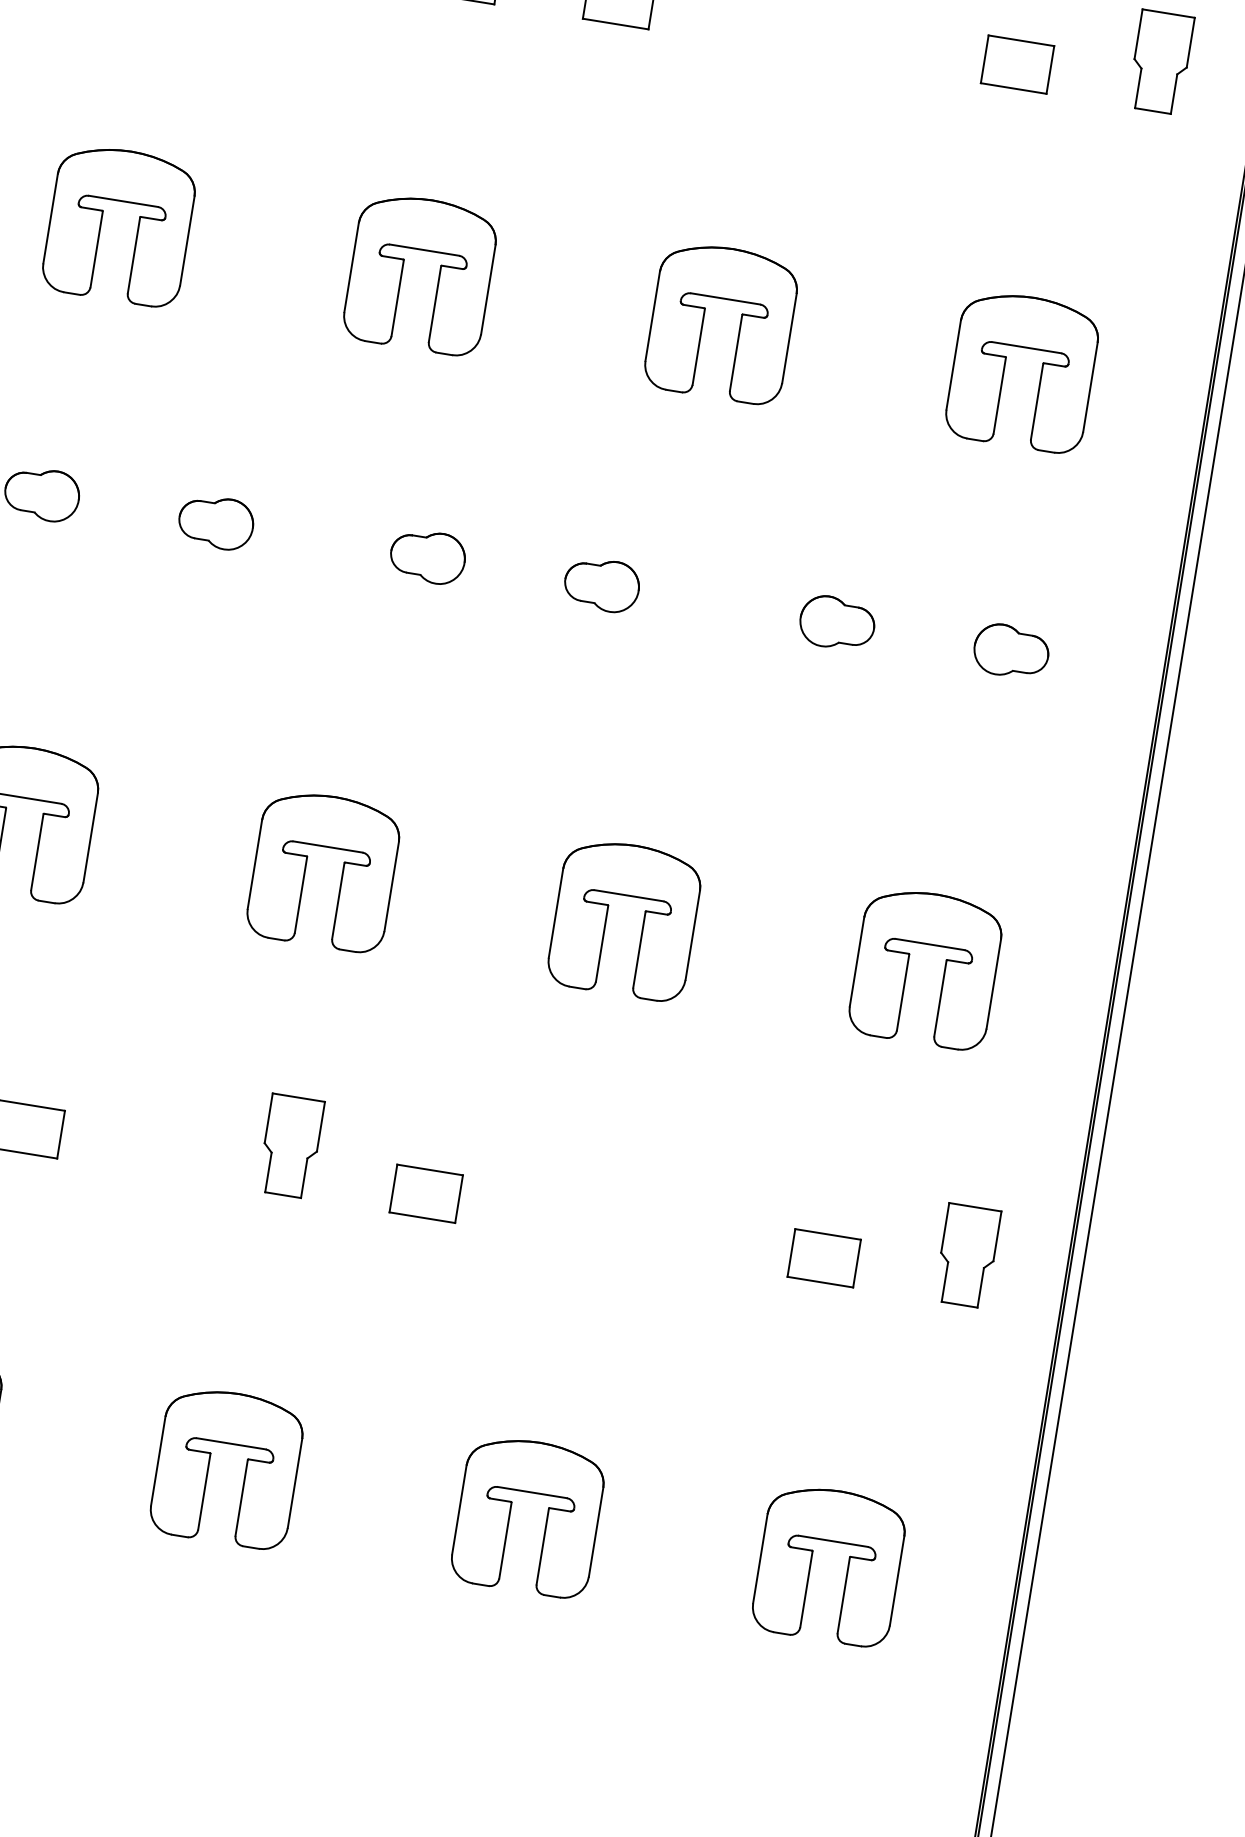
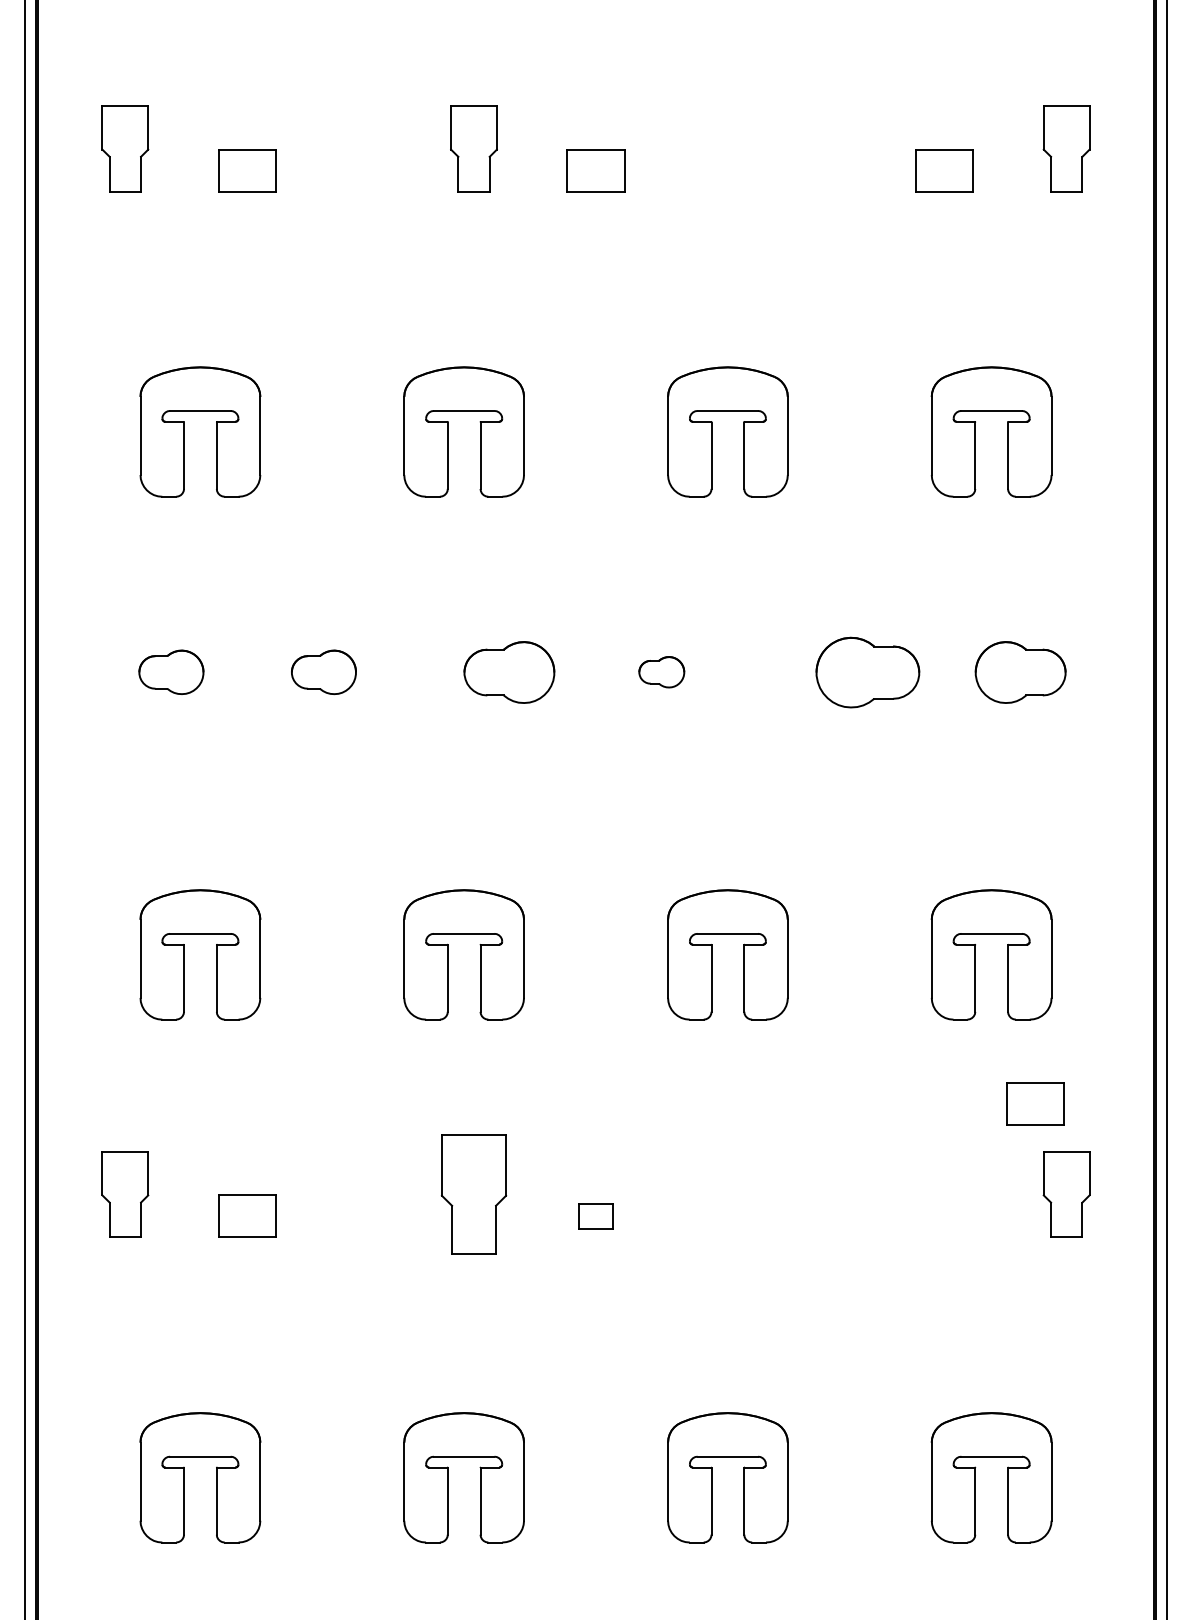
part: (428, 555) -> (509, 671), size x1.4
part: (601, 584) -> (661, 671), size x0.7
part: (837, 622) -> (868, 671), size x1.6
part: (1011, 650) -> (1020, 671), size x1.4
part: (290, 1146) -> (473, 1194), size x1.4
part: (425, 1192) -> (595, 1215), size x0.6
part: (824, 1257) -> (1035, 1103), moved

